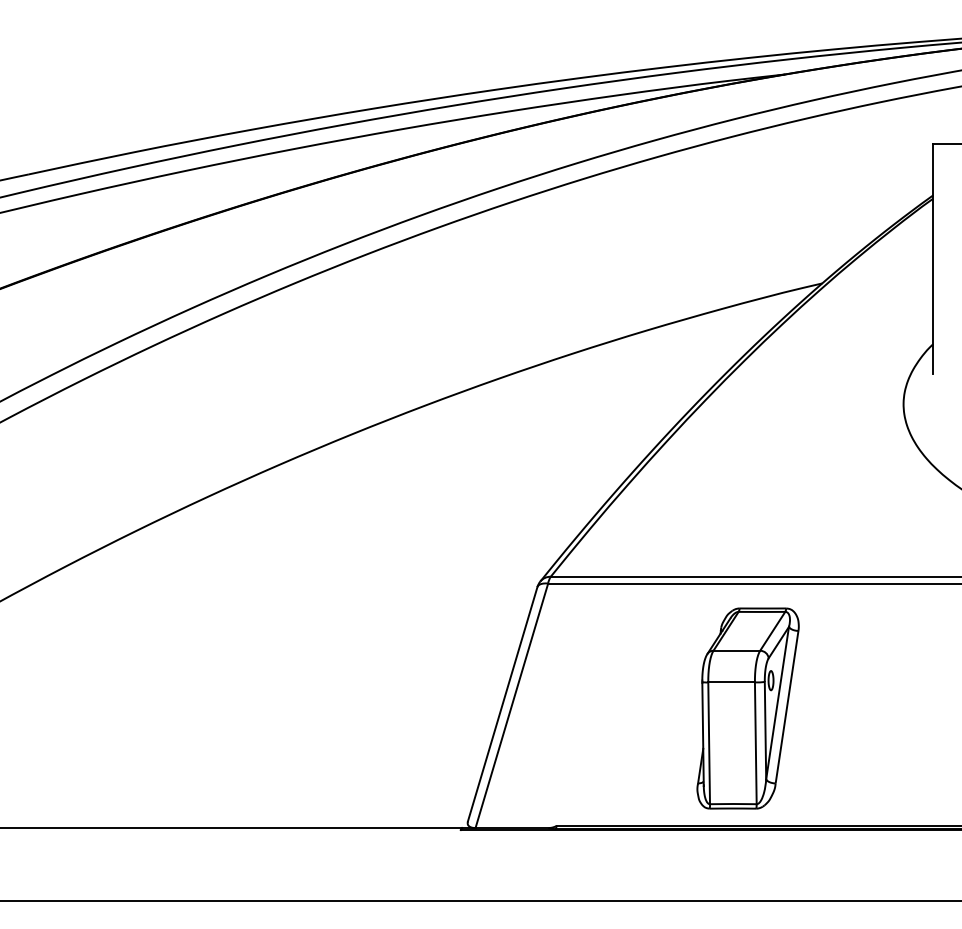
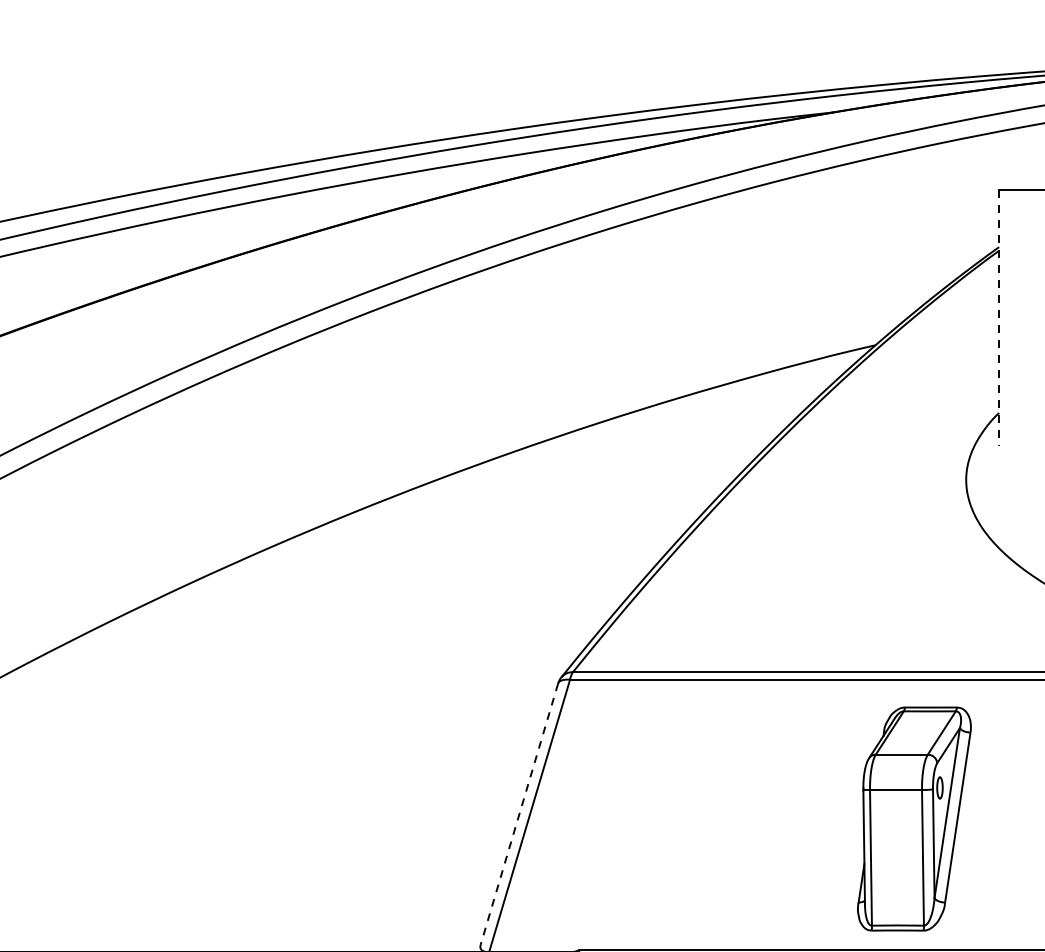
line: (933, 259) -> (999, 318), solid -> dashed
line: (502, 704) -> (519, 814), solid -> dashed
part: (747, 708) -> (913, 819), moved

